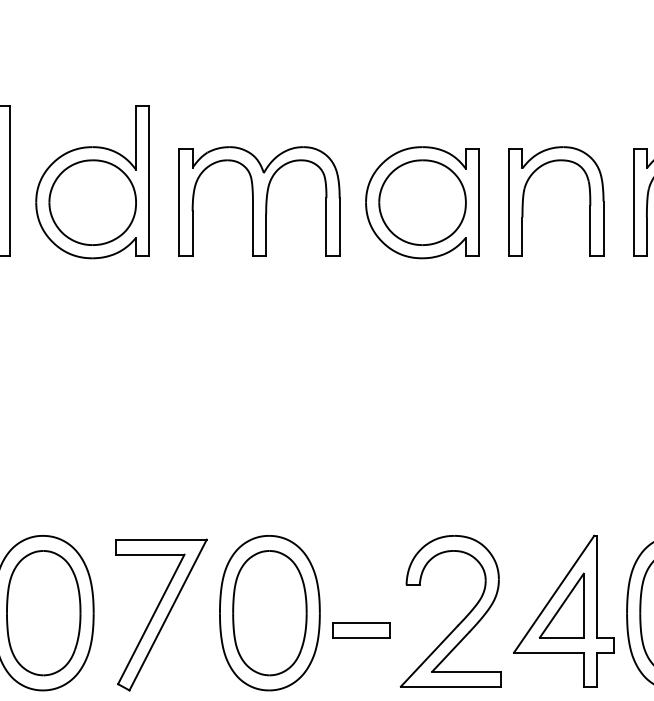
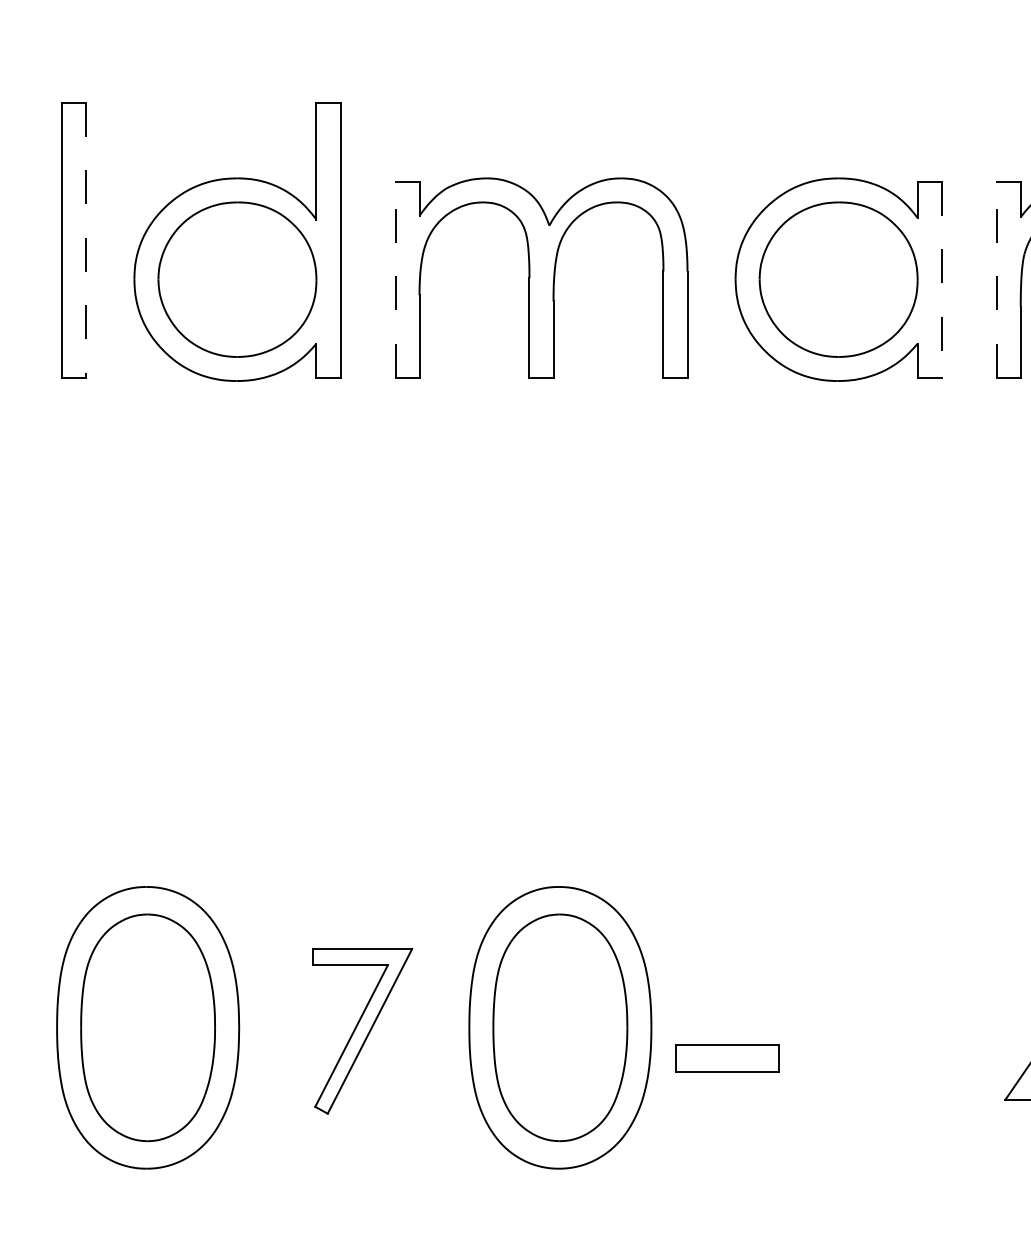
line: (9, 181) -> (85, 241), solid -> dashed
line: (179, 202) -> (395, 279), solid -> dashed
line: (479, 202) -> (942, 279), solid -> dashed
line: (509, 202) -> (997, 279), solid -> dashed
part: (161, 614) -> (362, 1030), size x0.6
part: (460, 621) -> (907, 1043), removed

